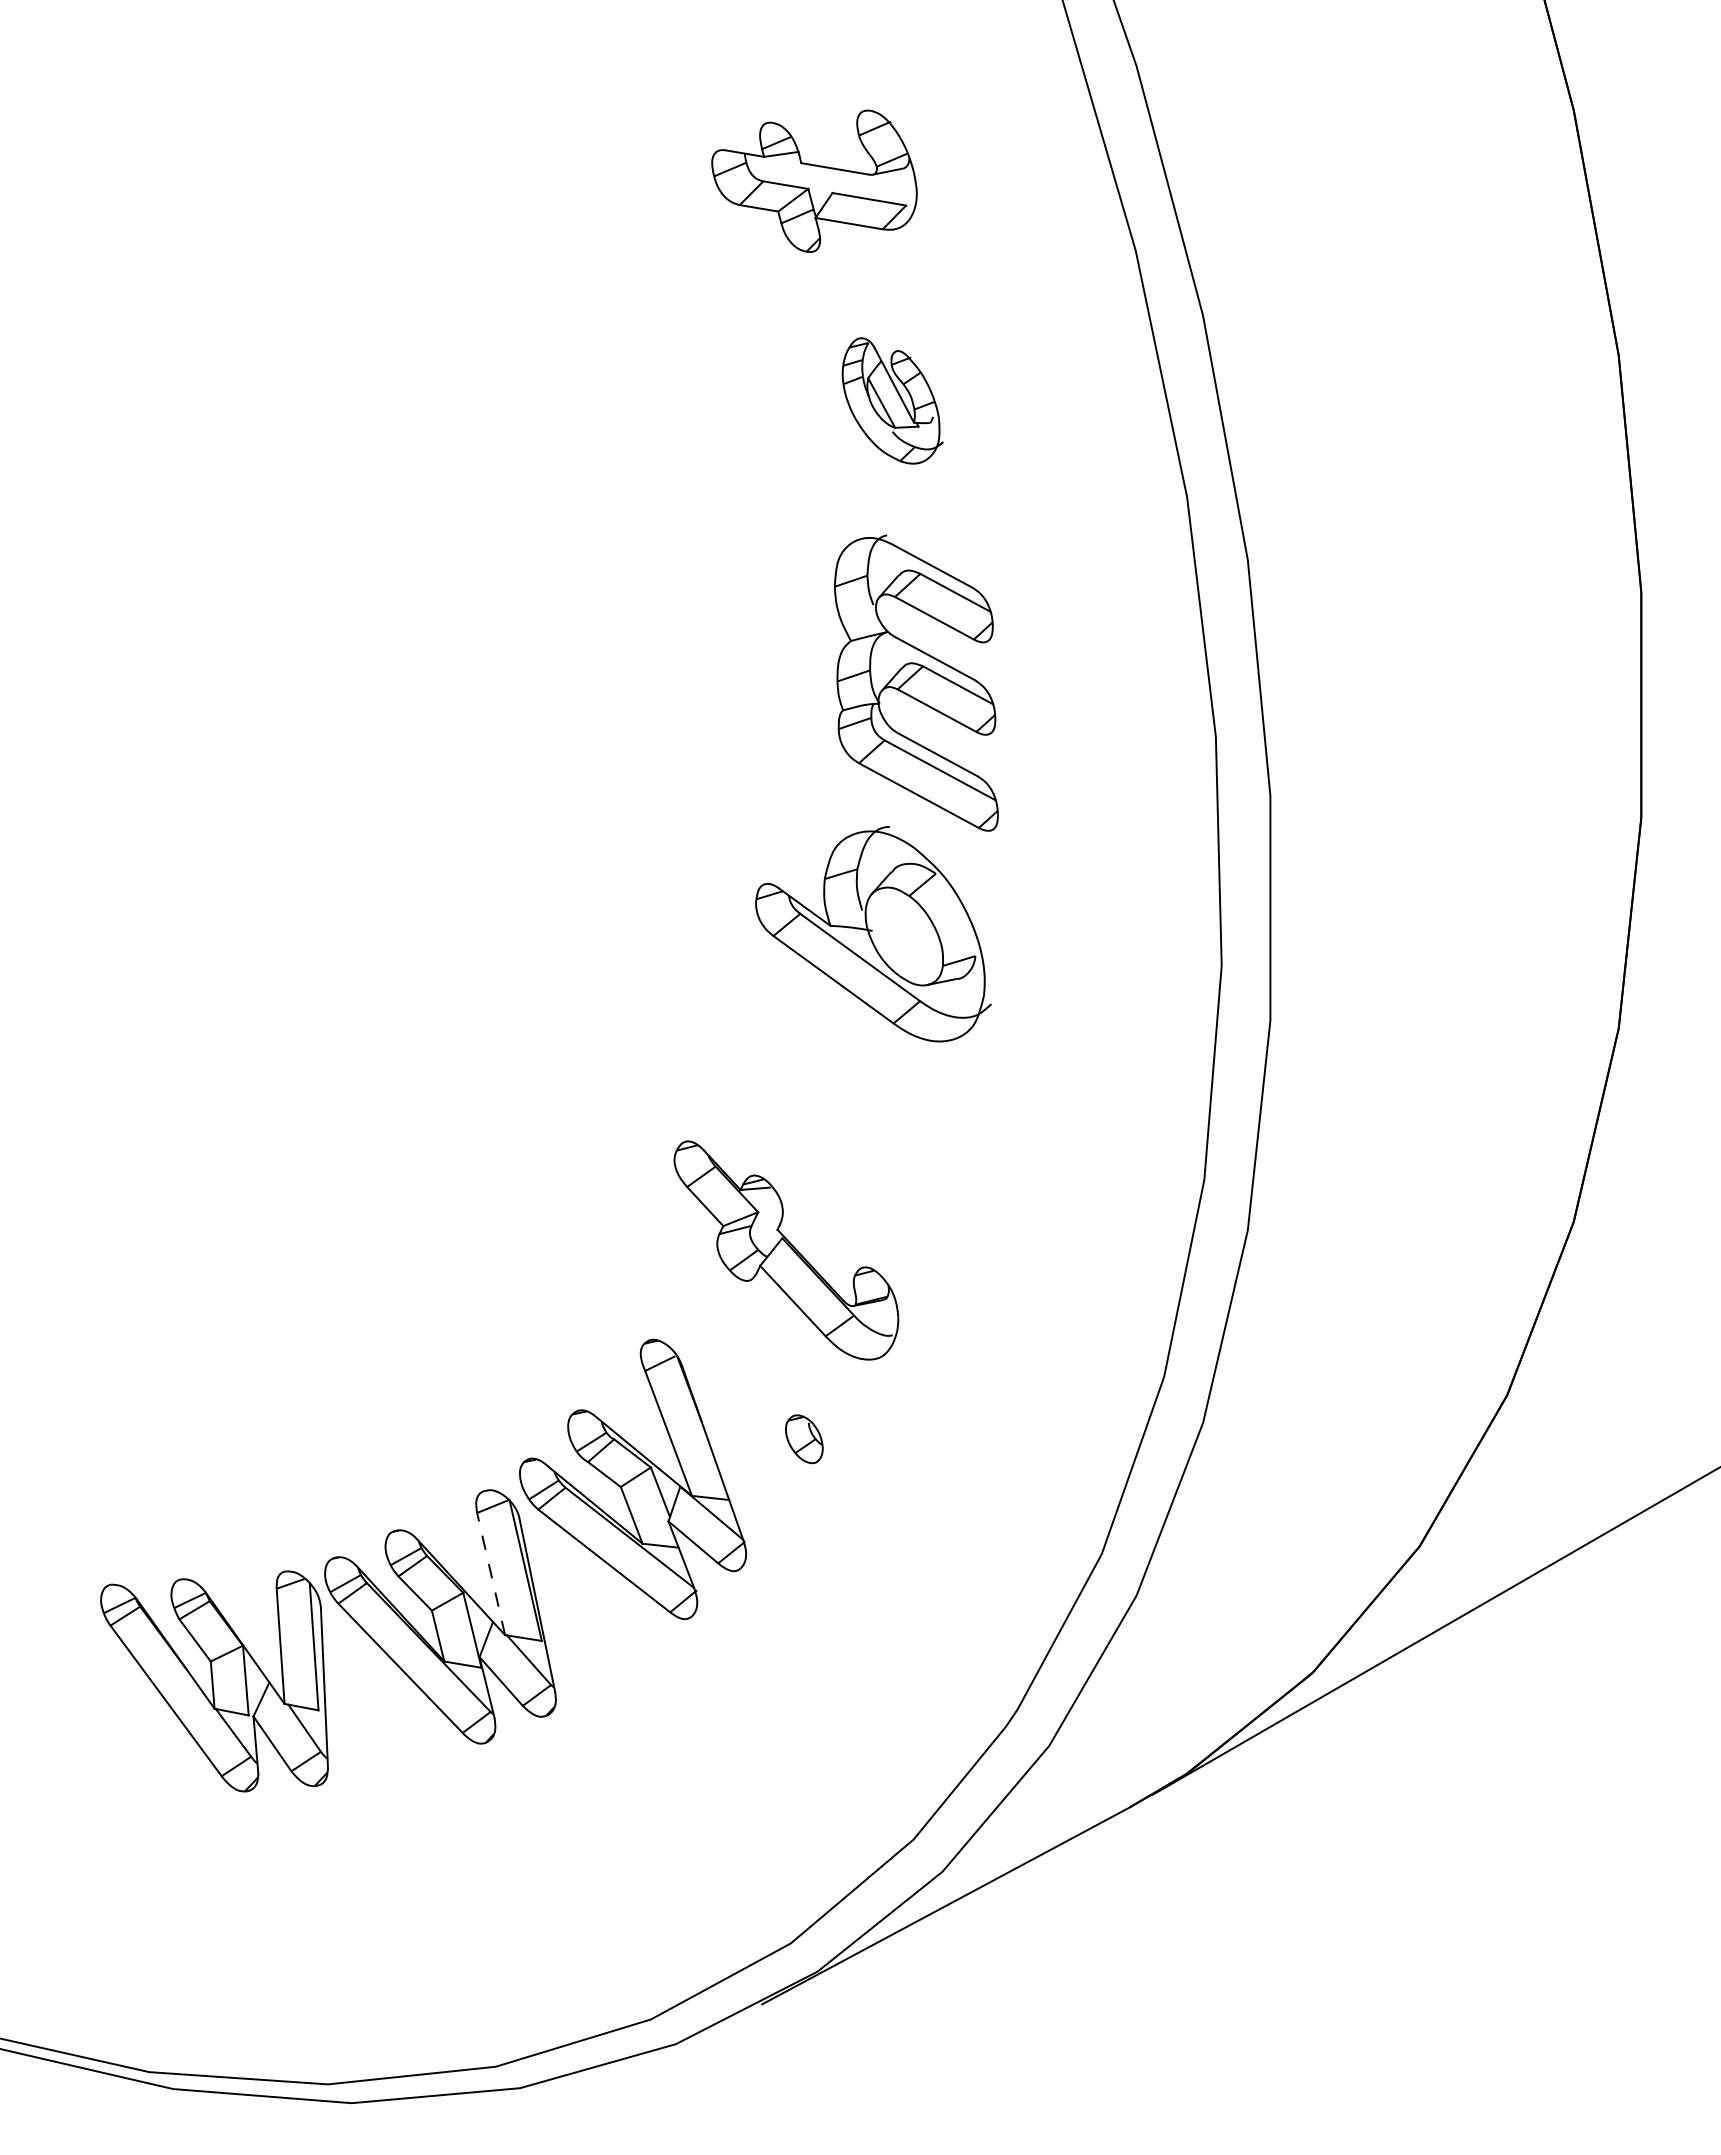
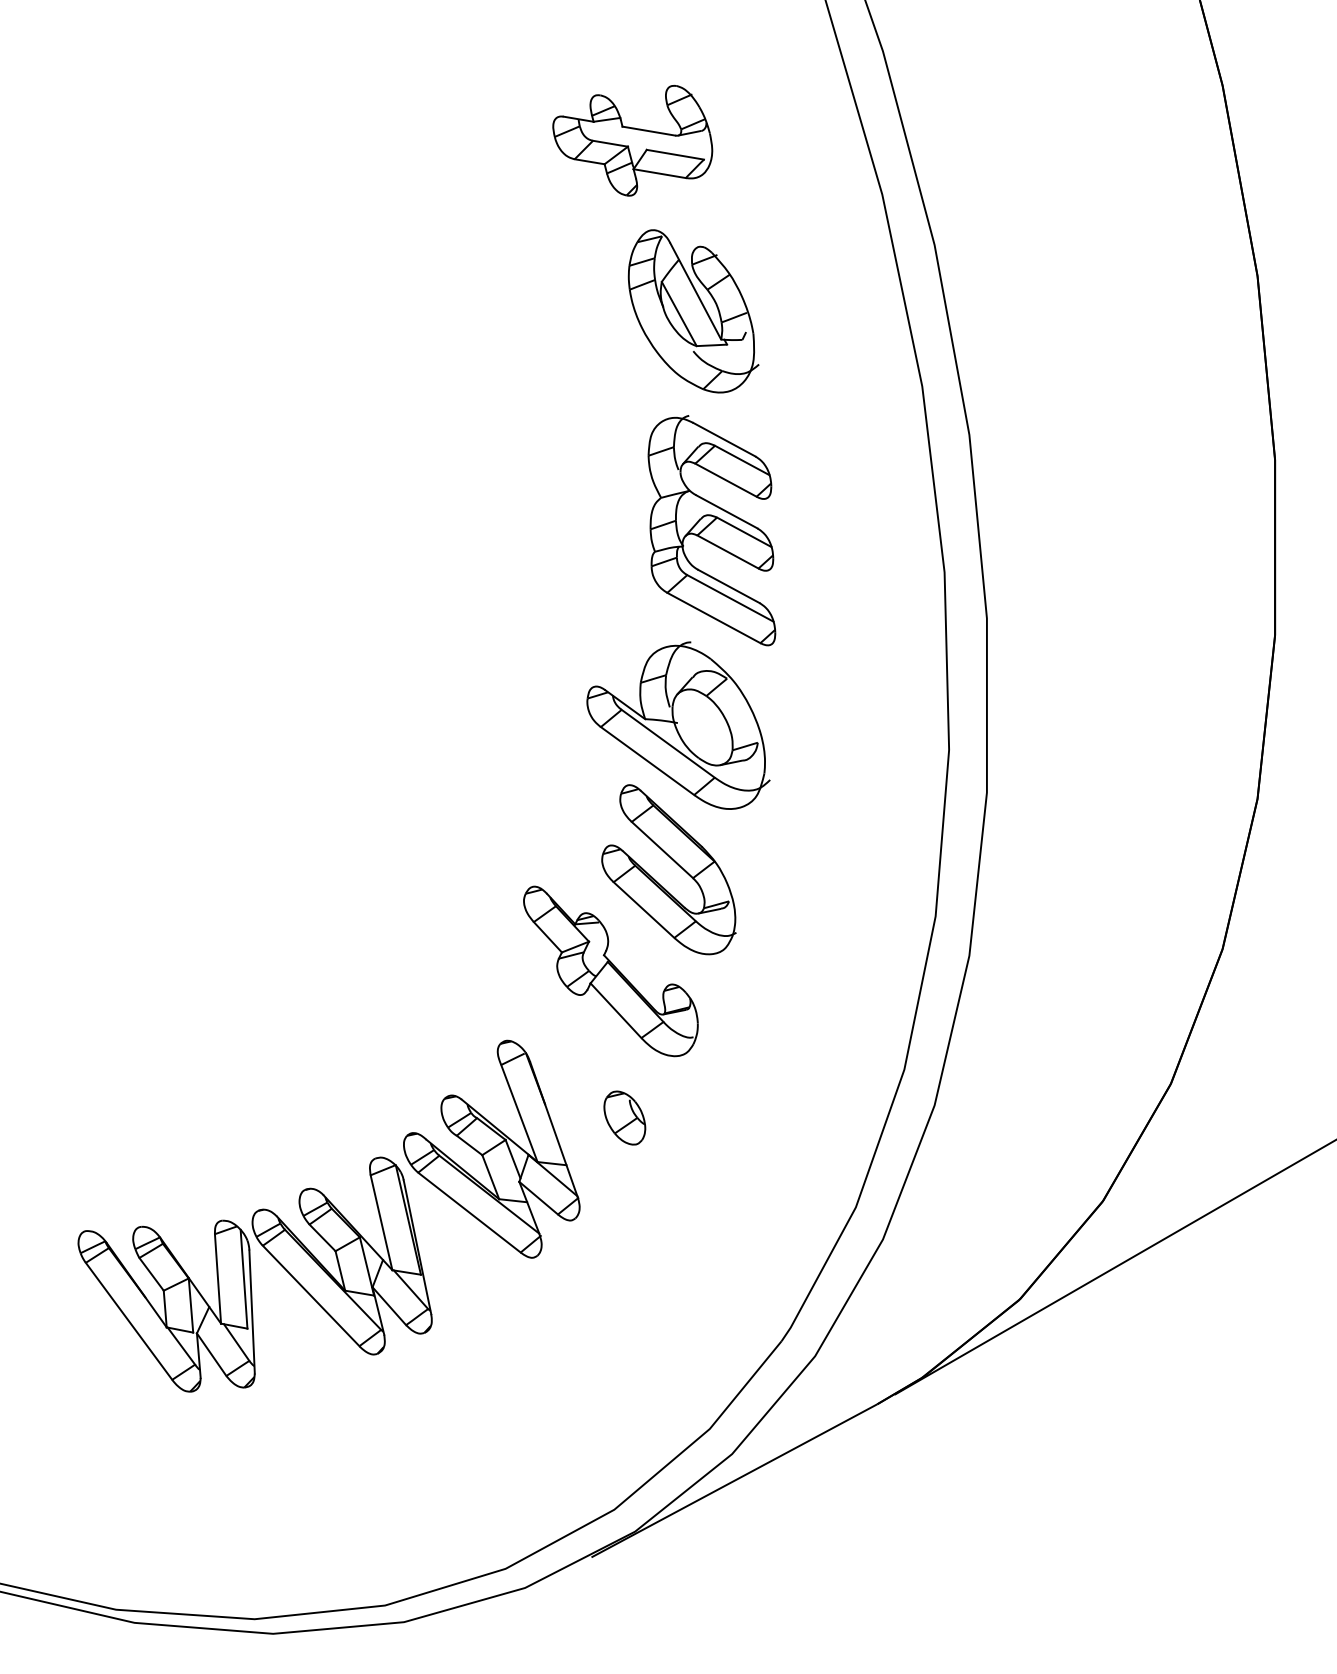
part: (892, 401) -> (693, 311), size x1.67
part: (868, 1110) -> (674, 862), added
part: (803, 1438) -> (624, 1117), size x1.43
line: (491, 1573) -> (381, 1222), dashed -> solid

